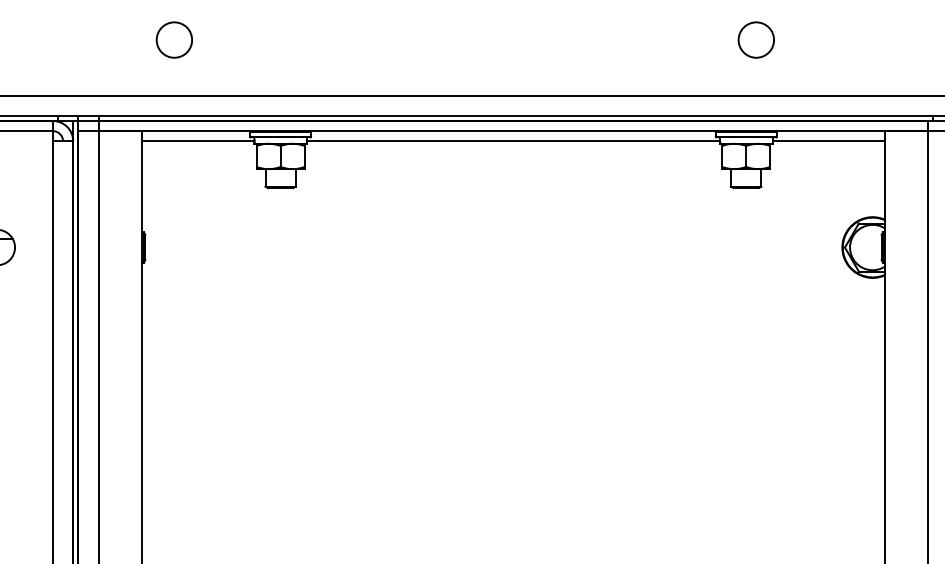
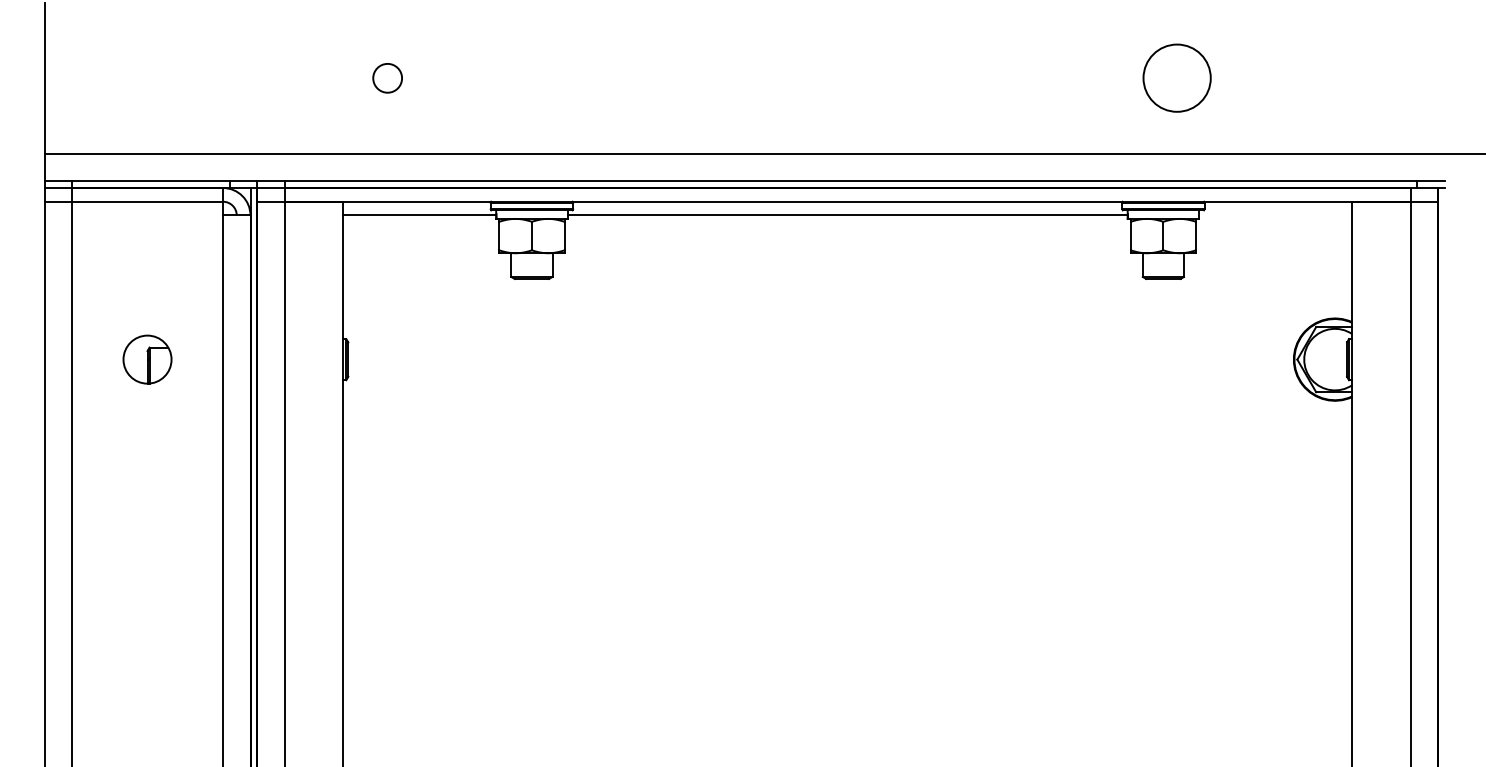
circle: (174, 40) -> (387, 78), size x0.6
circle: (756, 40) -> (1177, 78), size x1.4
line: (828, 141) -> (1275, 215), removed

